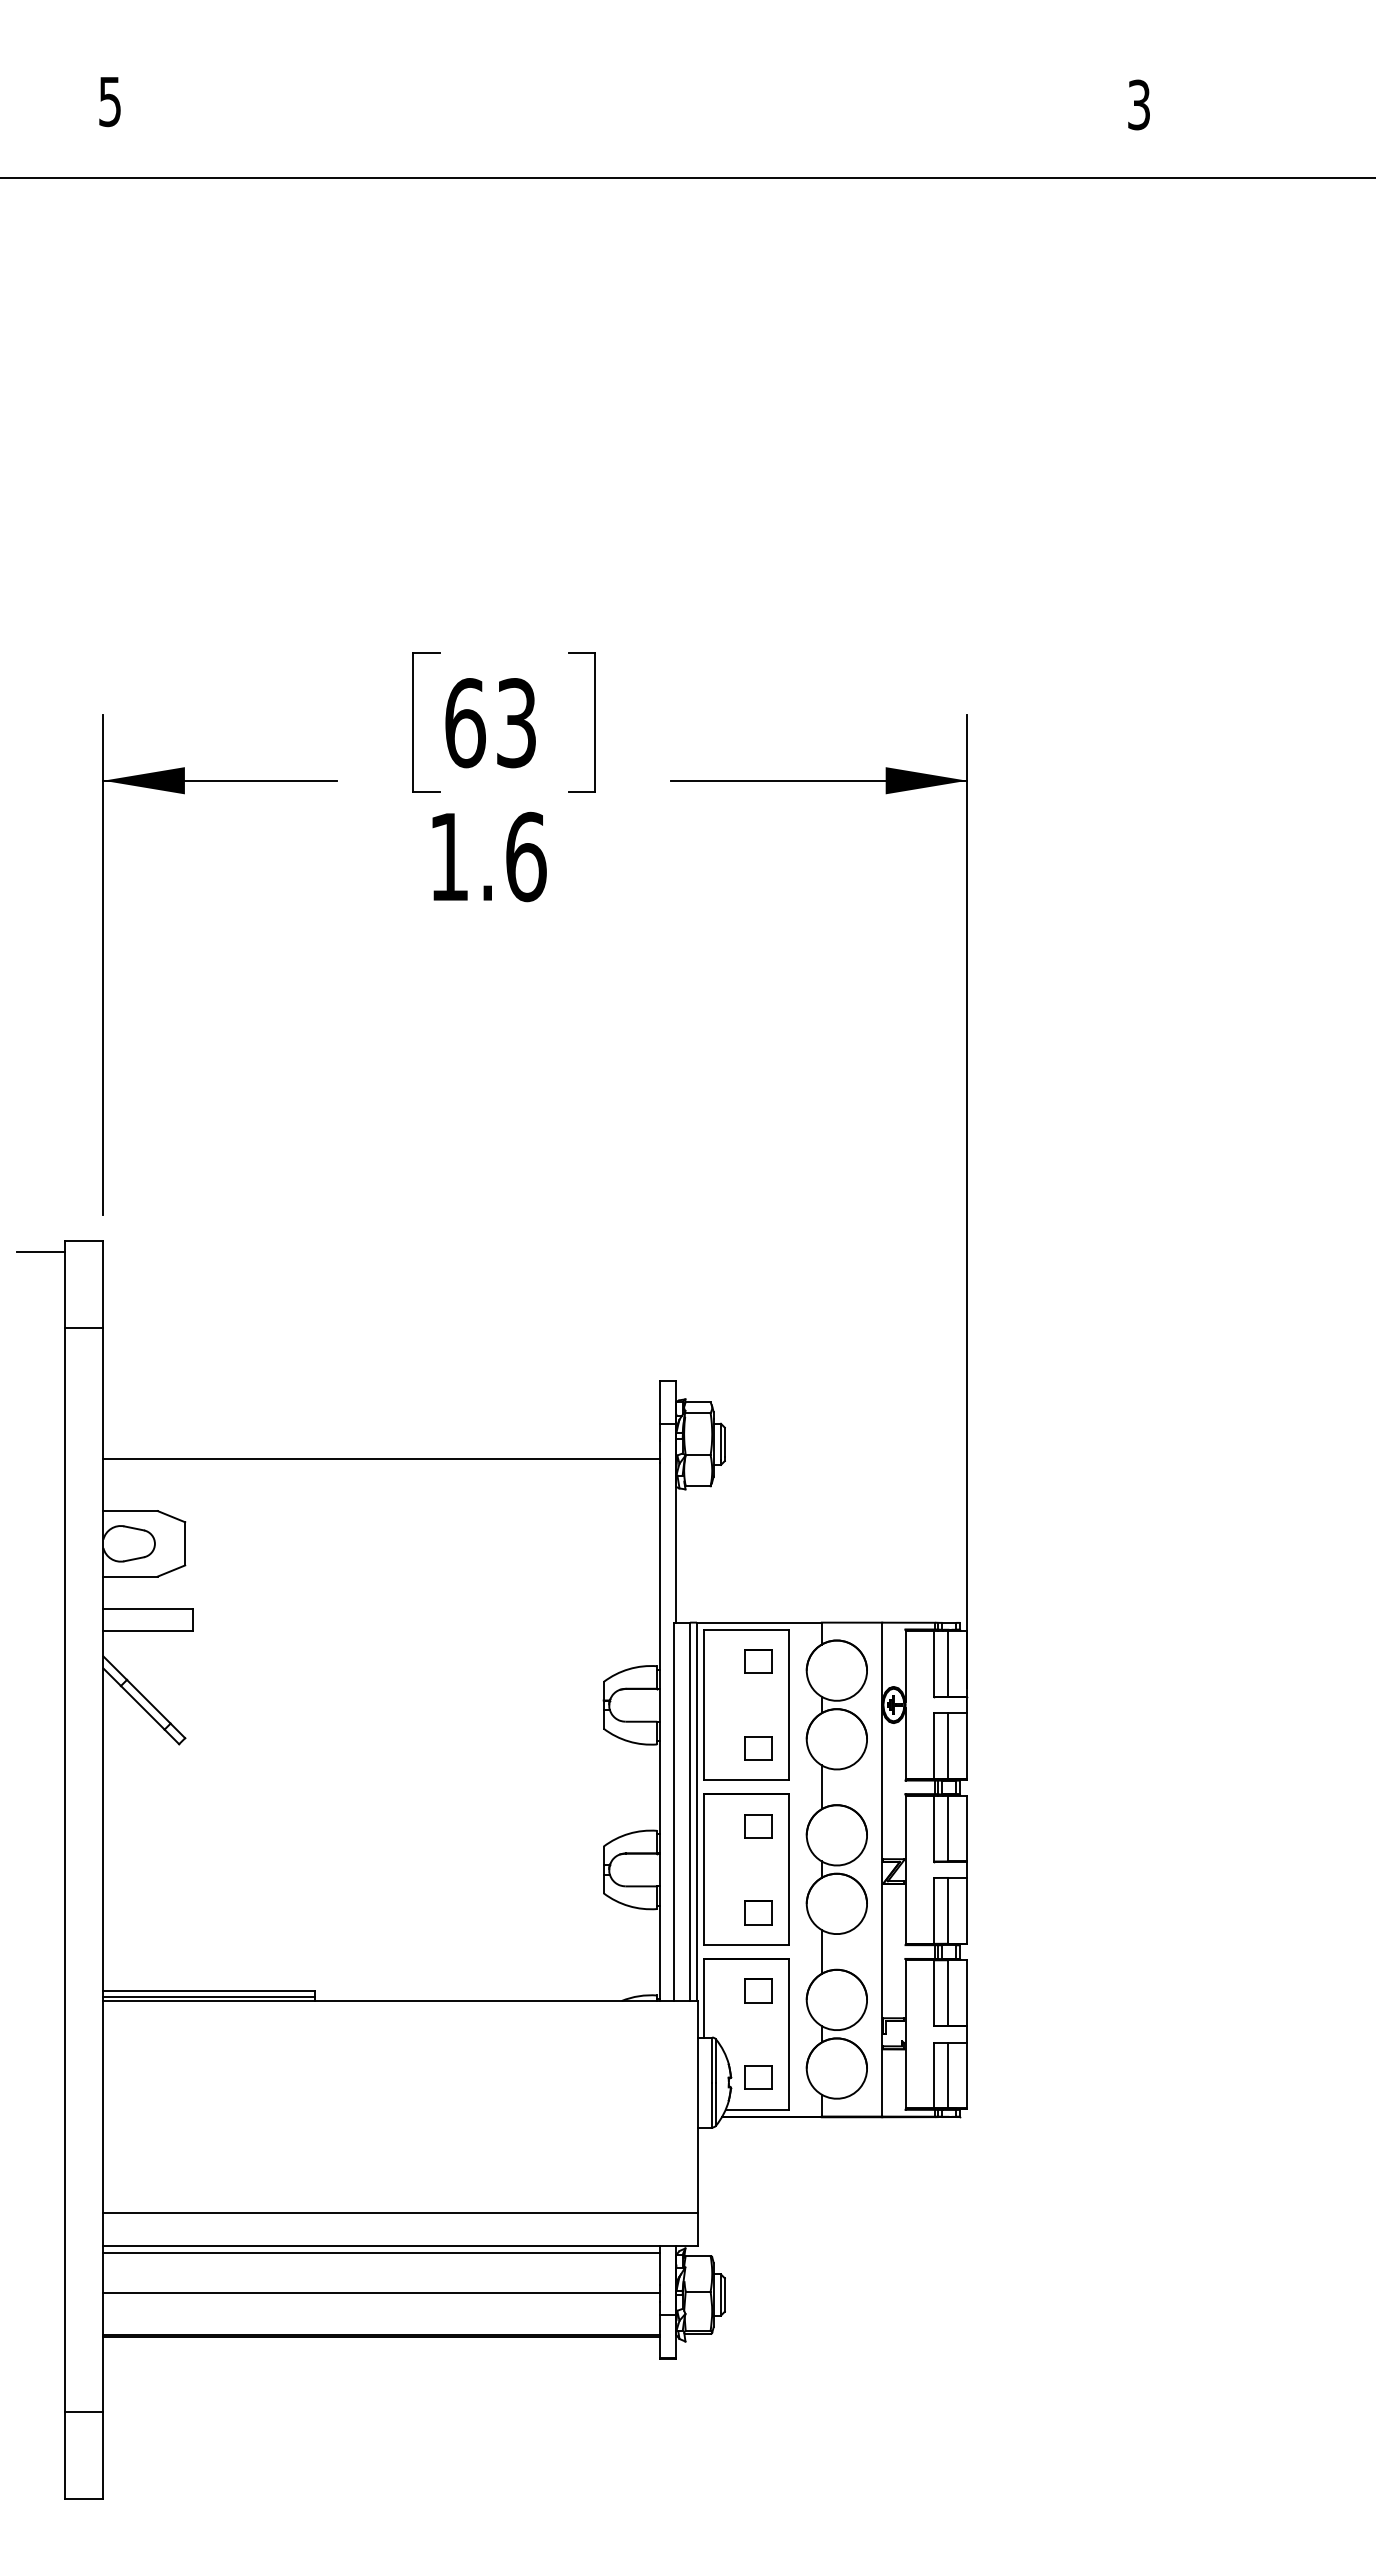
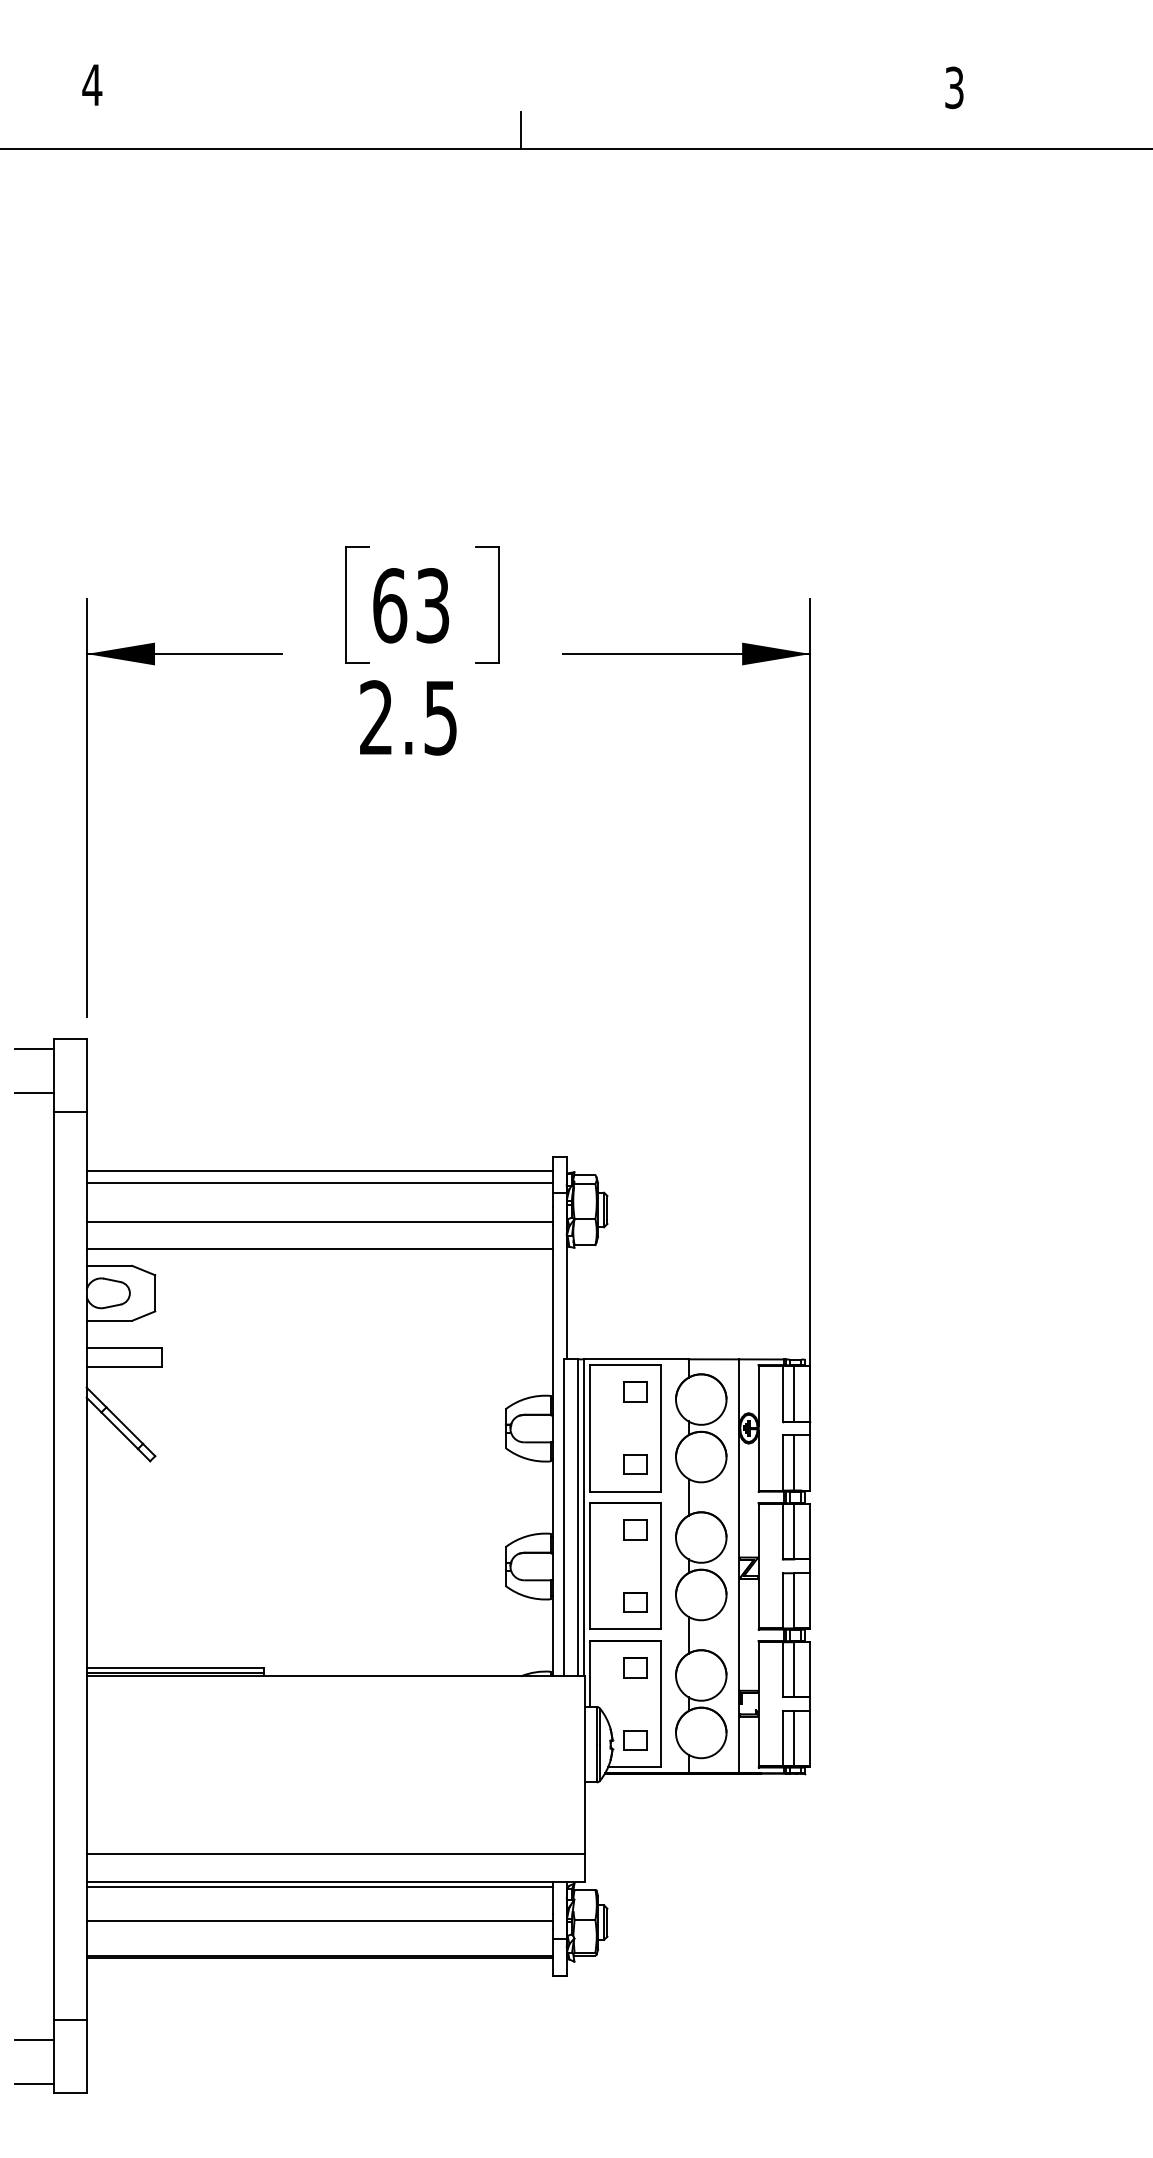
text: (110, 102) -> (92, 85), 5 -> 4
line: (621, 156) -> (520, 131), added
text: (487, 856) -> (408, 717), 1.6 -> 2.5
line: (40, 1304) -> (34, 1092), added
line: (381, 1397) -> (319, 1170), added
line: (381, 1412) -> (319, 1183), added
line: (381, 1490) -> (319, 1248), added
line: (40, 2435) -> (34, 2040), added
line: (40, 2487) -> (34, 2083), added

